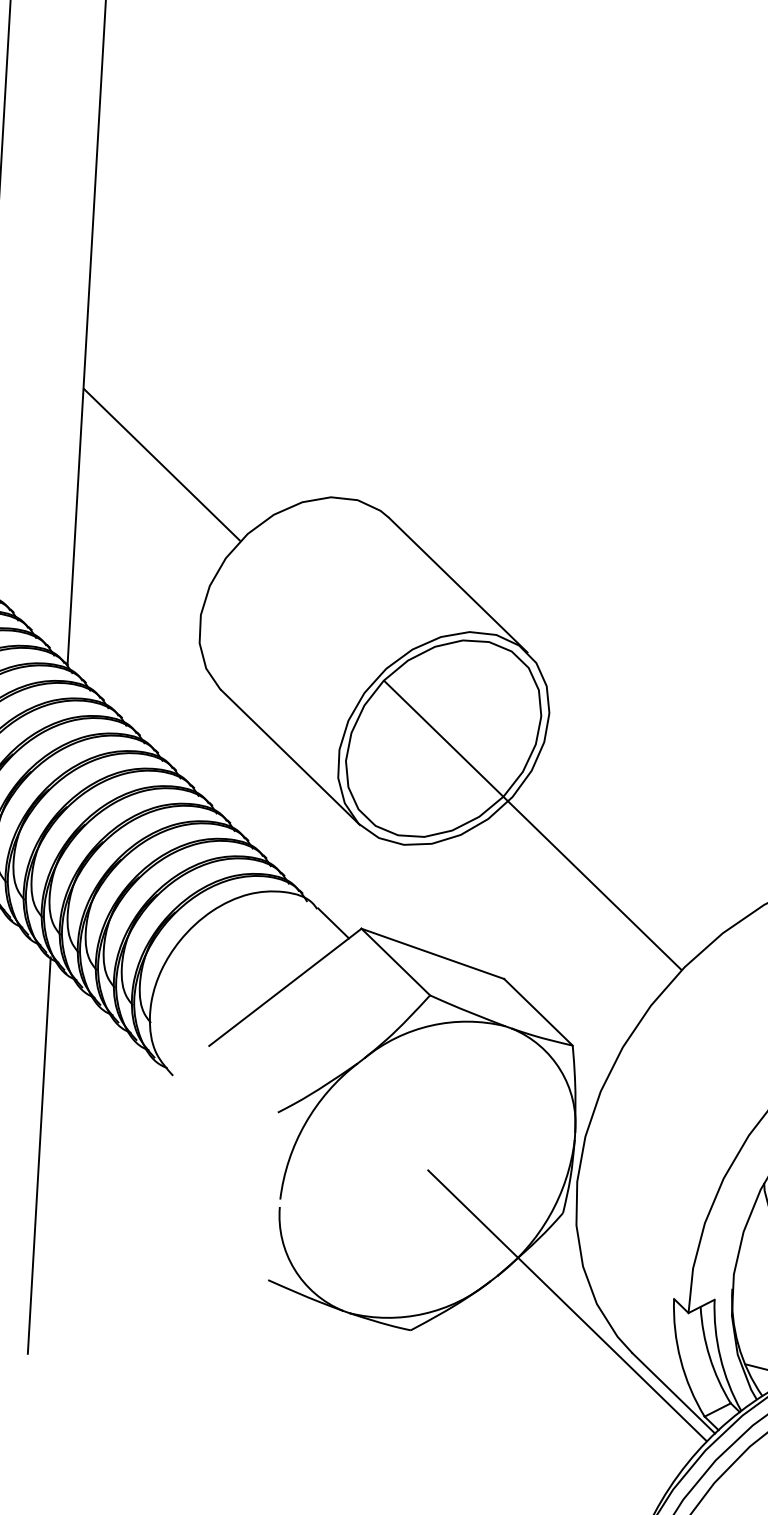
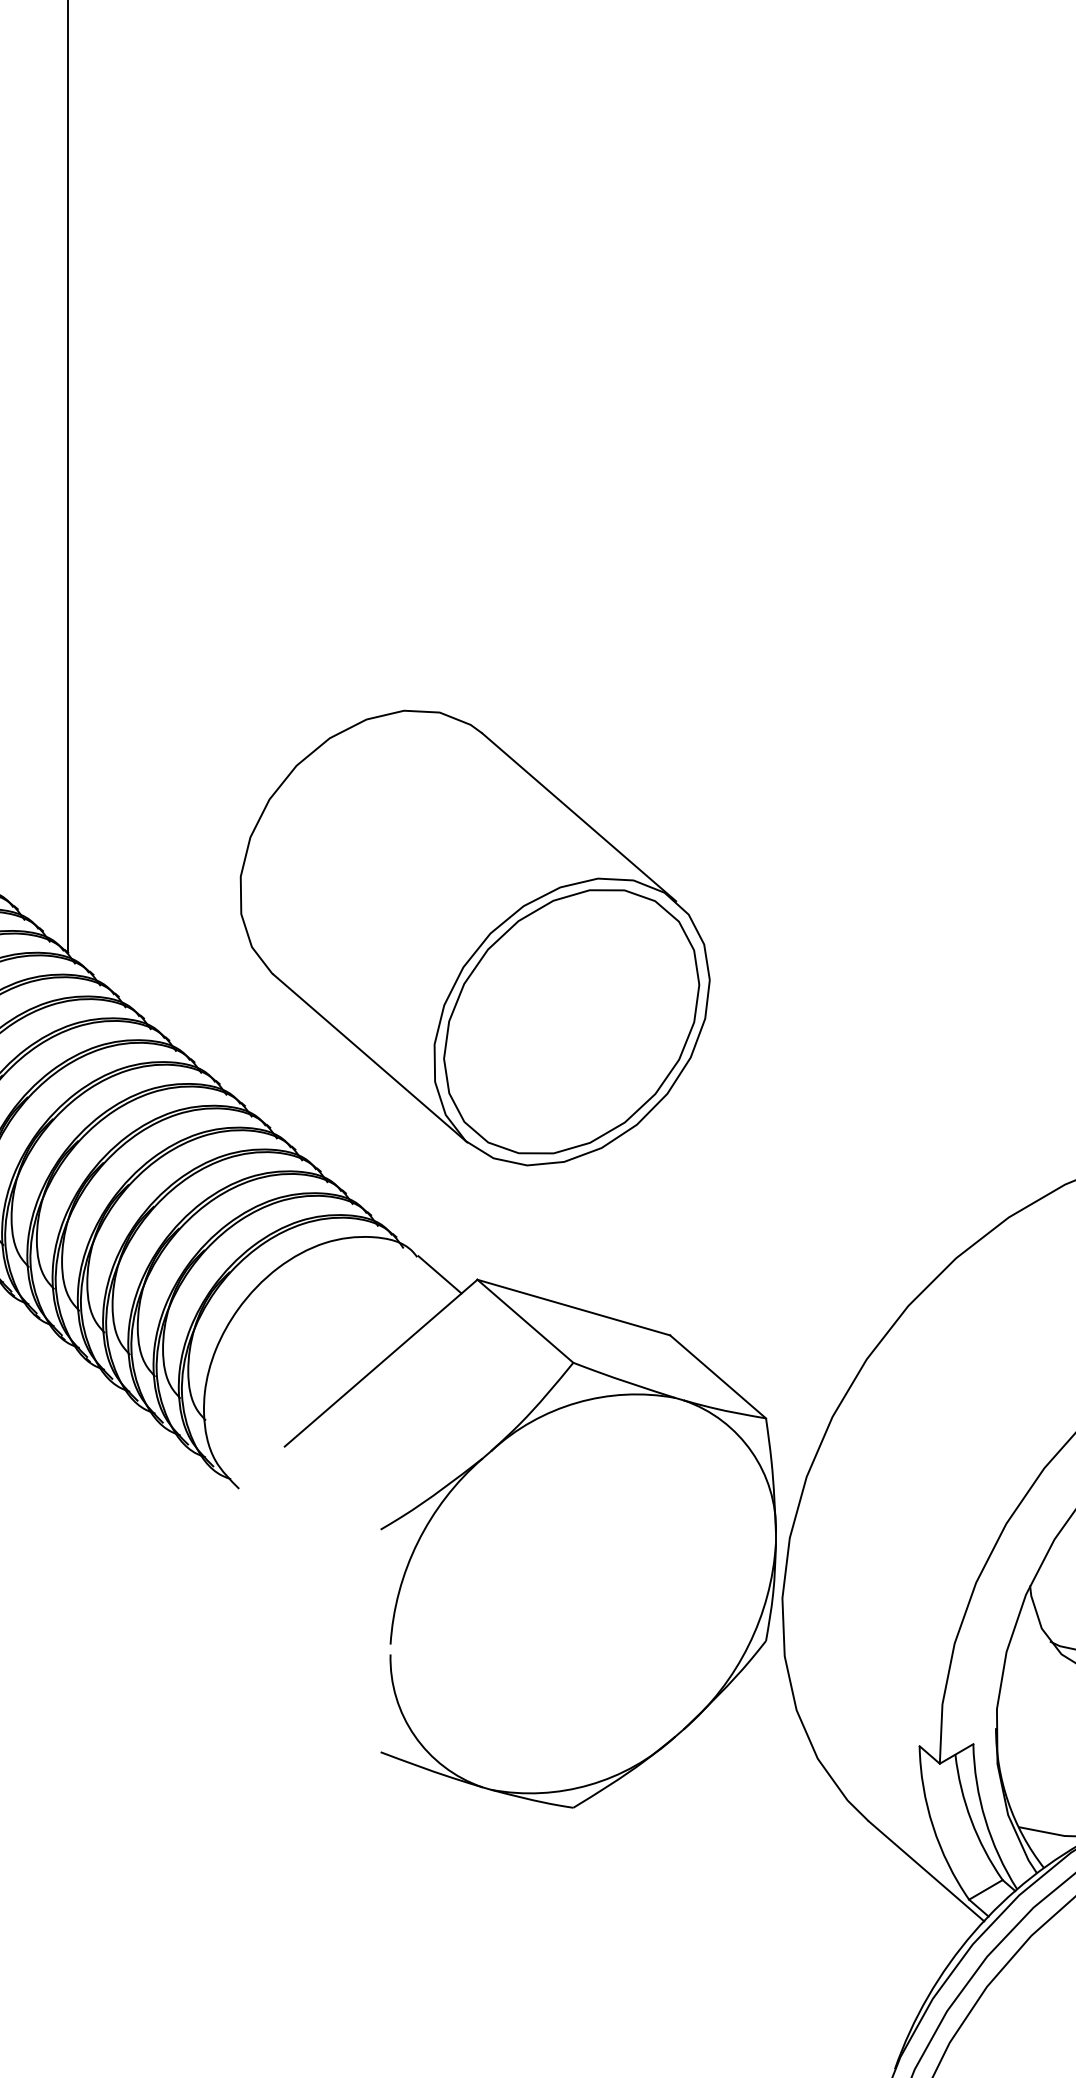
line: (161, 464) -> (177, 680), removed
line: (532, 825) -> (696, 1129), removed
line: (39, 1155) -> (68, 1604), removed
line: (567, 1305) -> (778, 1762), removed

